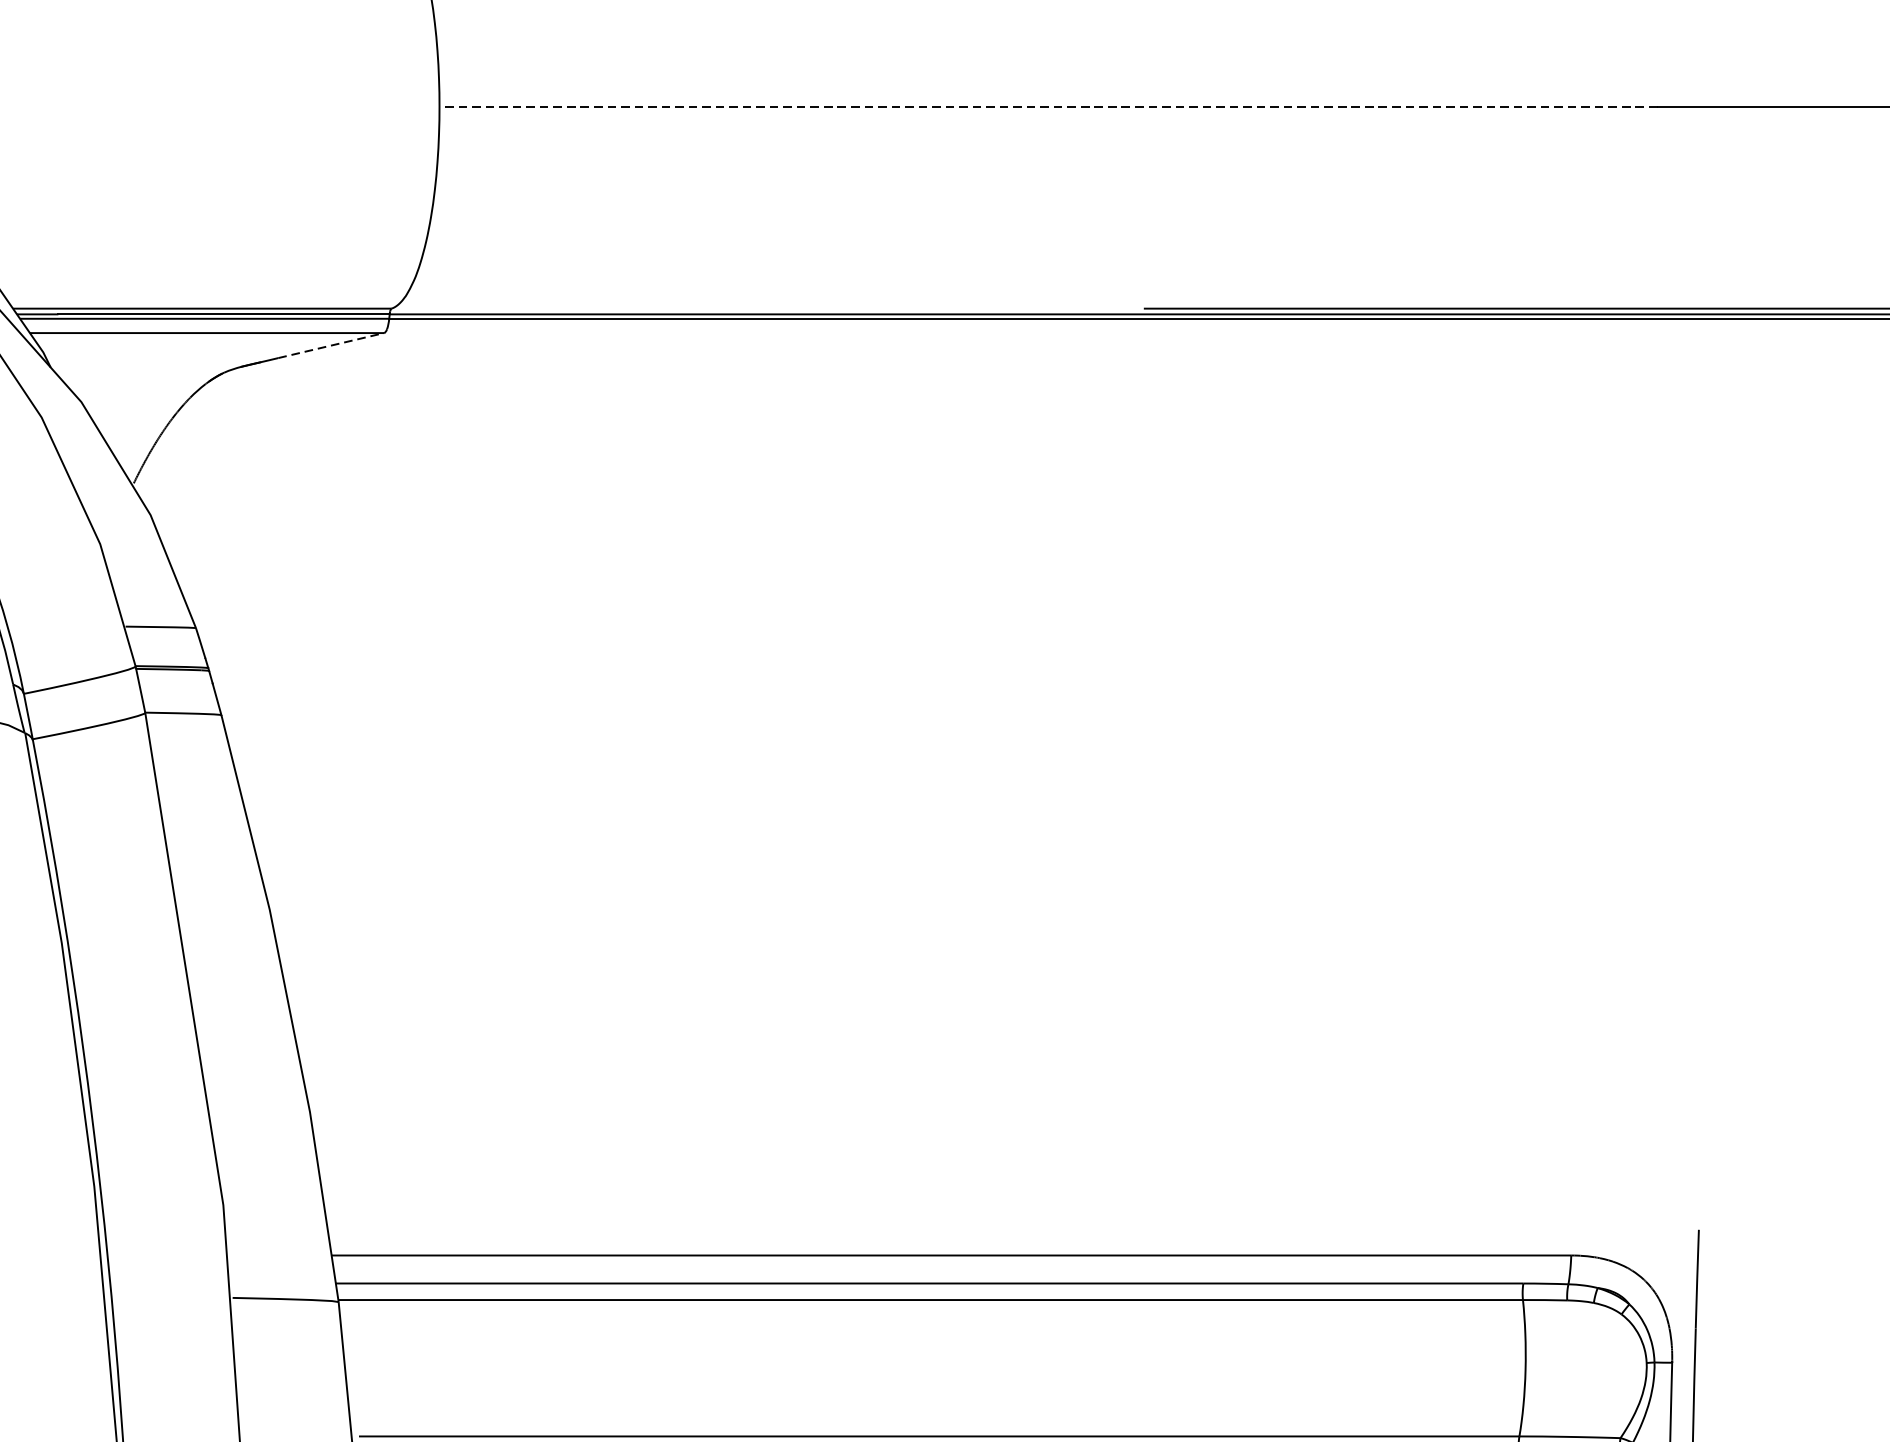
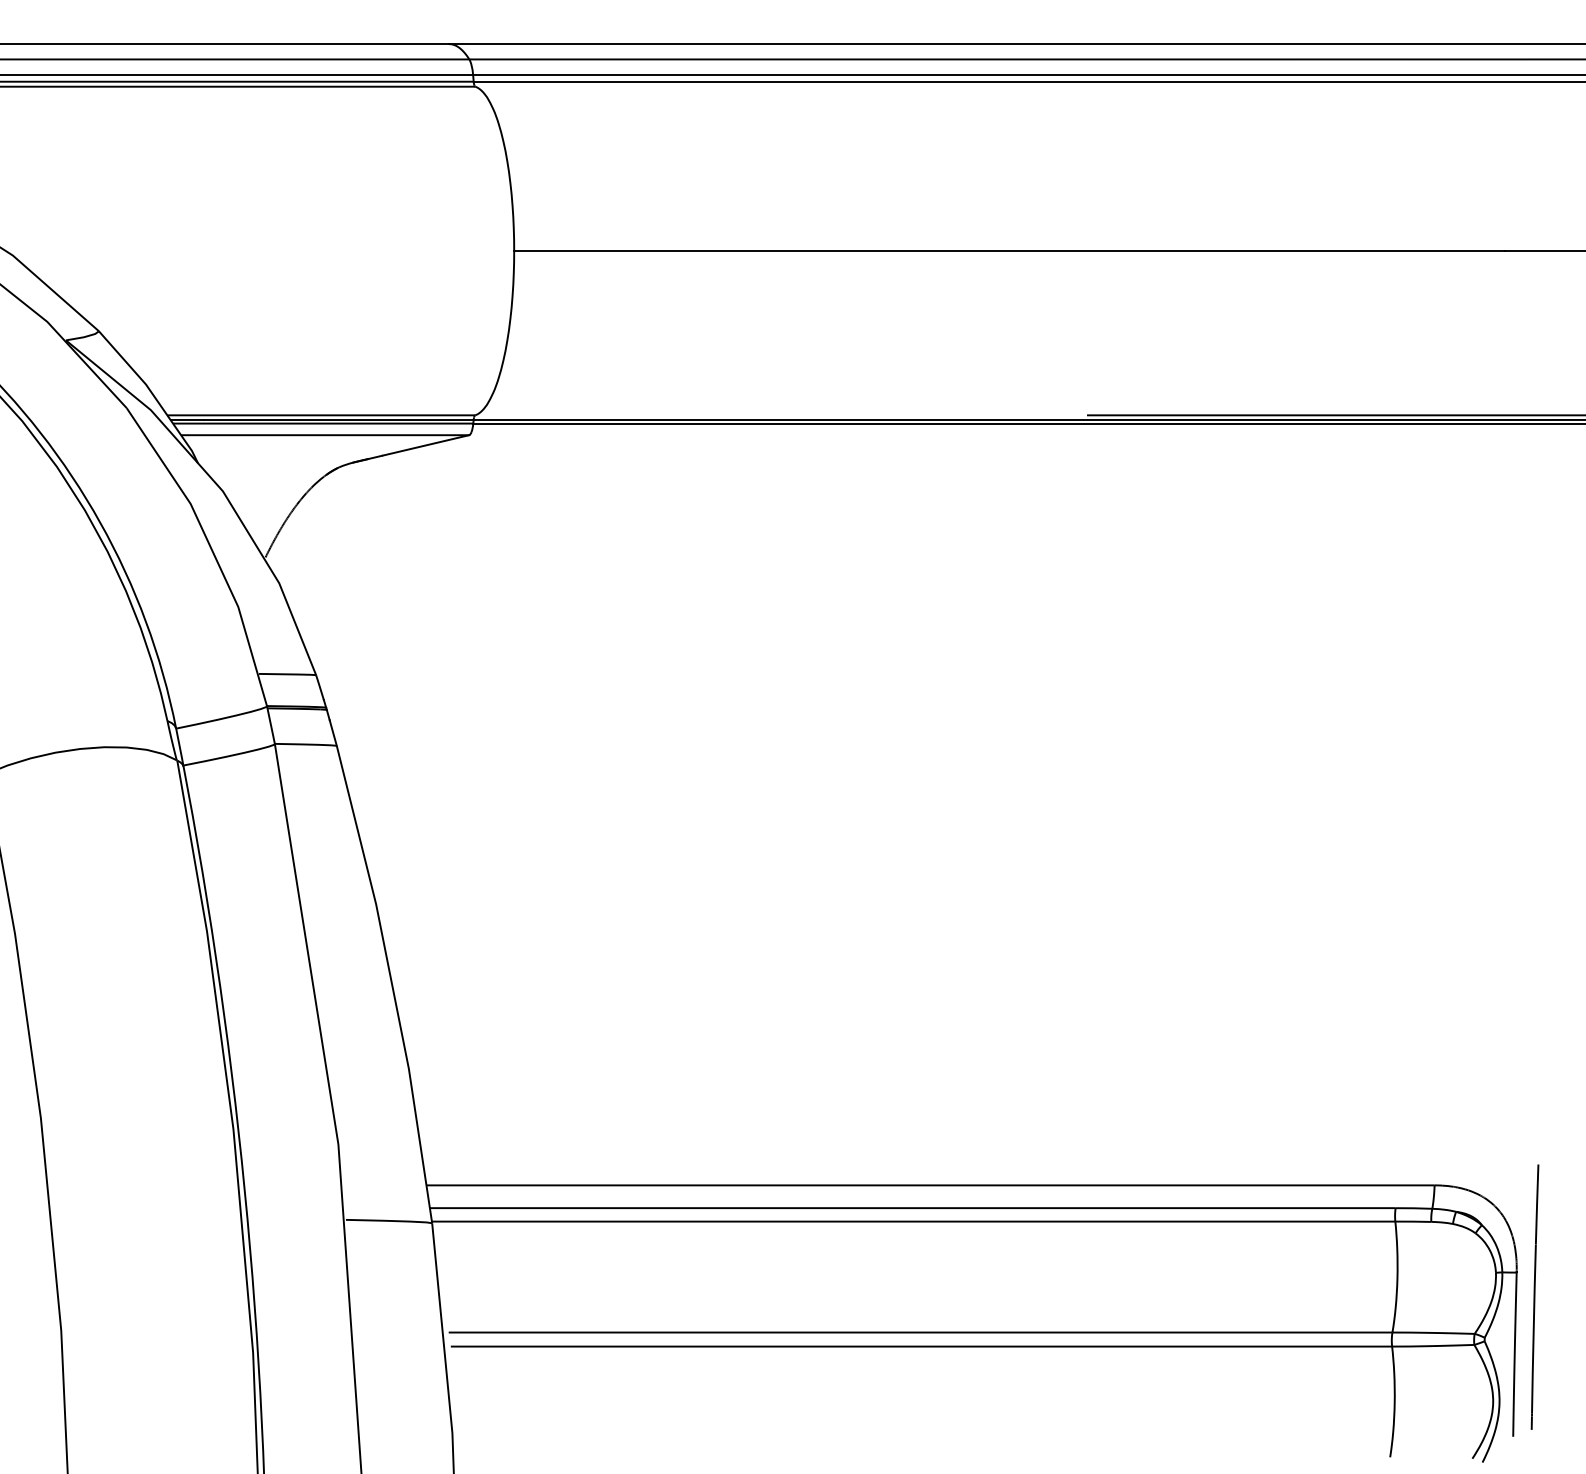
line: (1048, 107) -> (1009, 251), dashed -> solid
line: (331, 345) -> (426, 445), dashed -> solid

